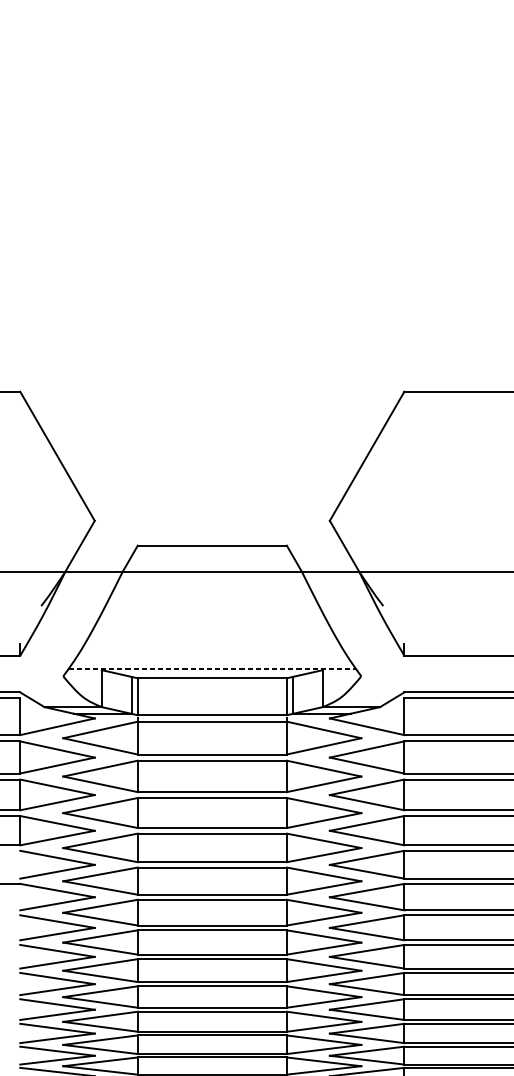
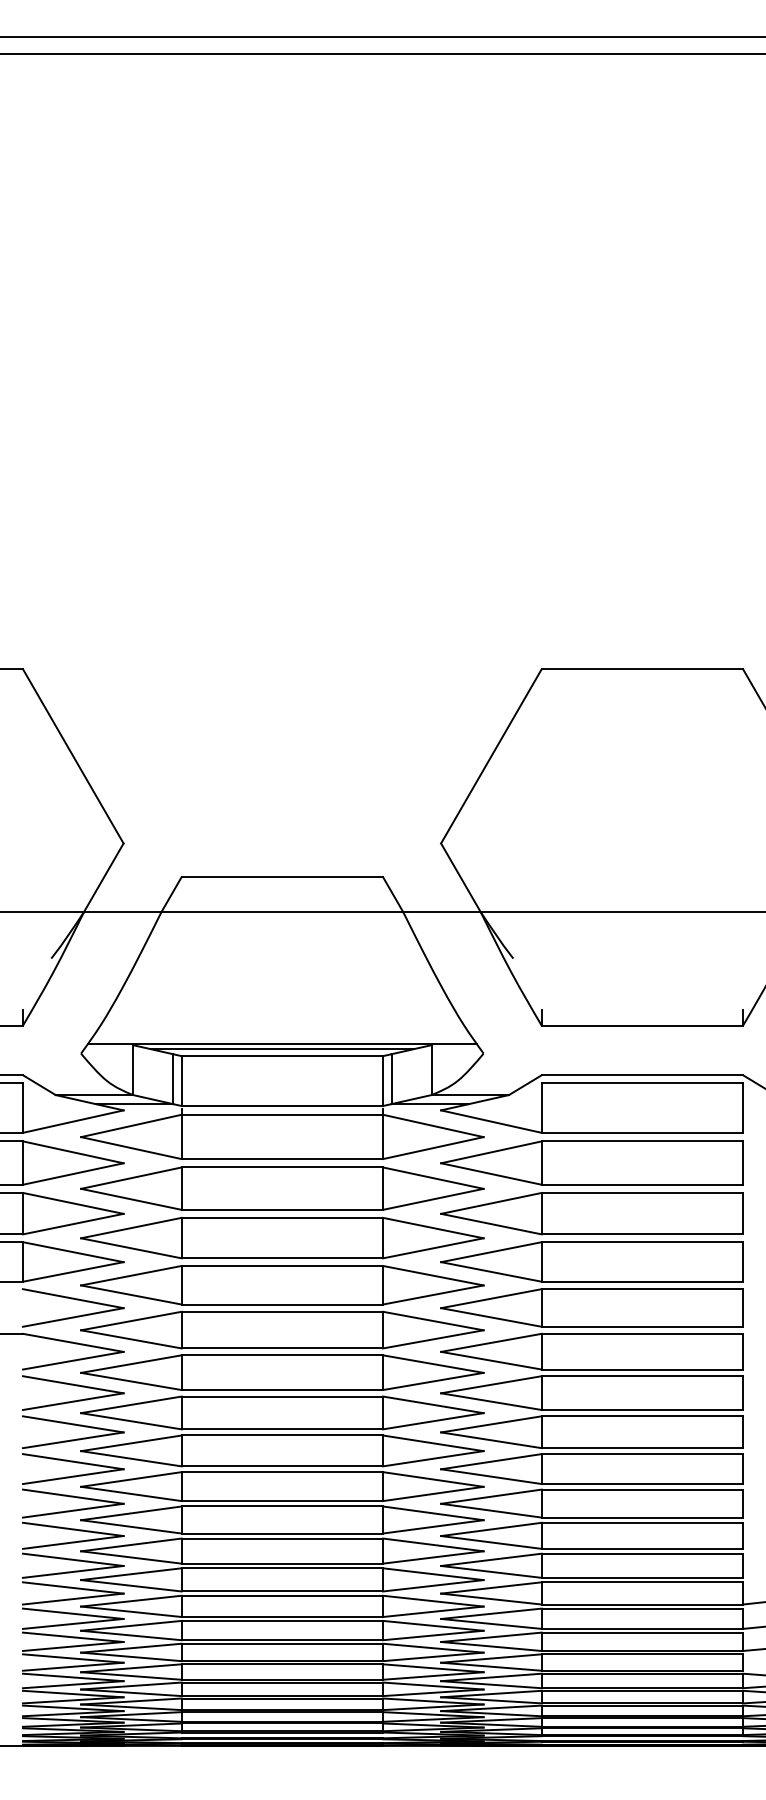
line: (212, 668) -> (282, 1043), dashed -> solid
line: (212, 673) -> (282, 1049), added

